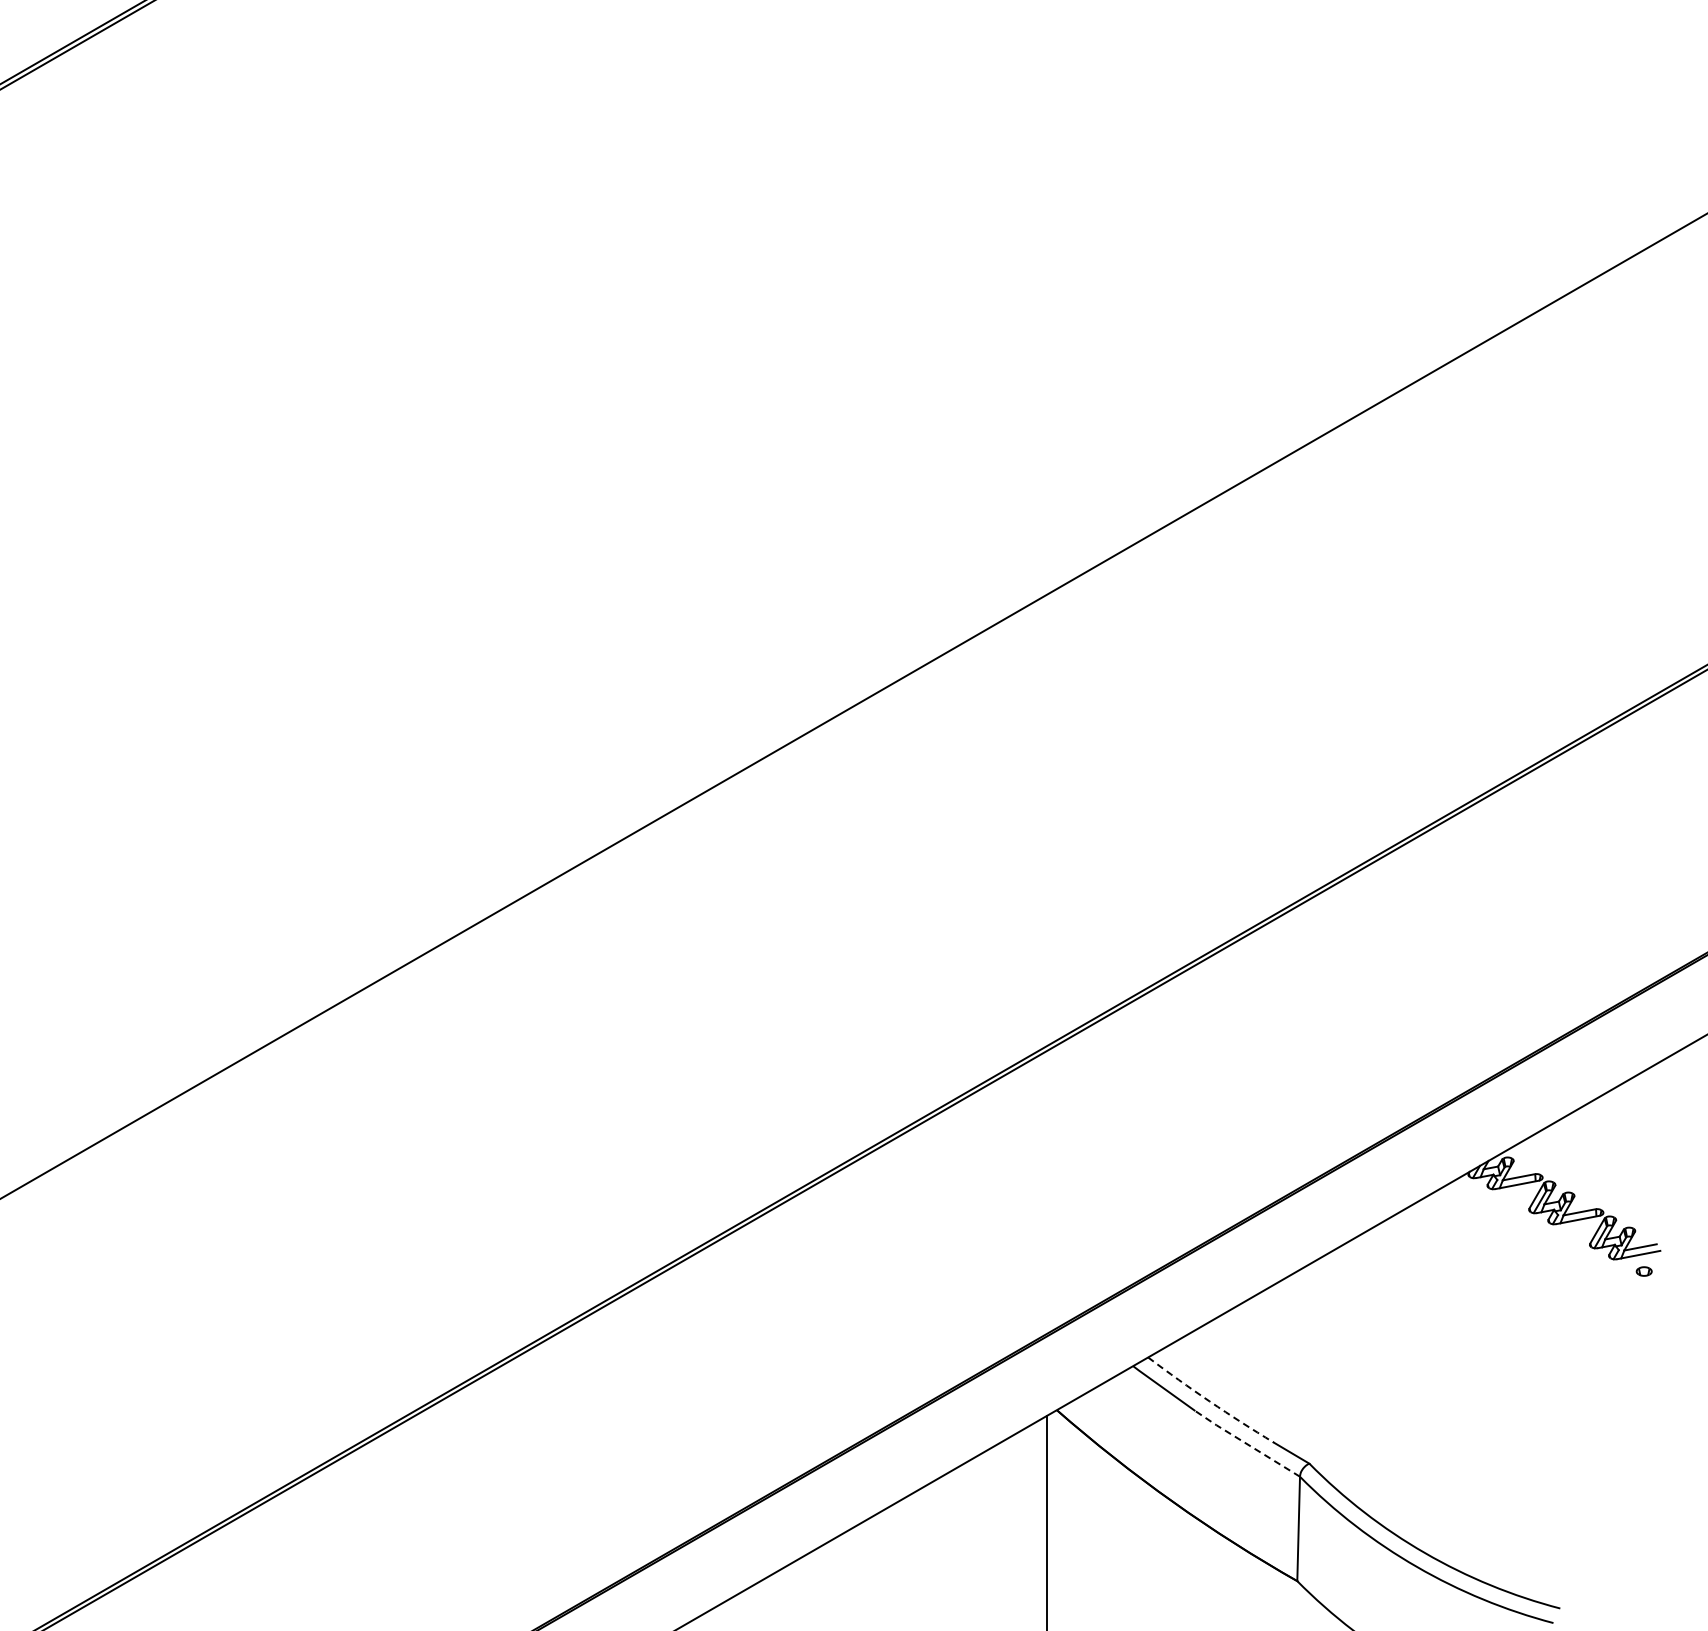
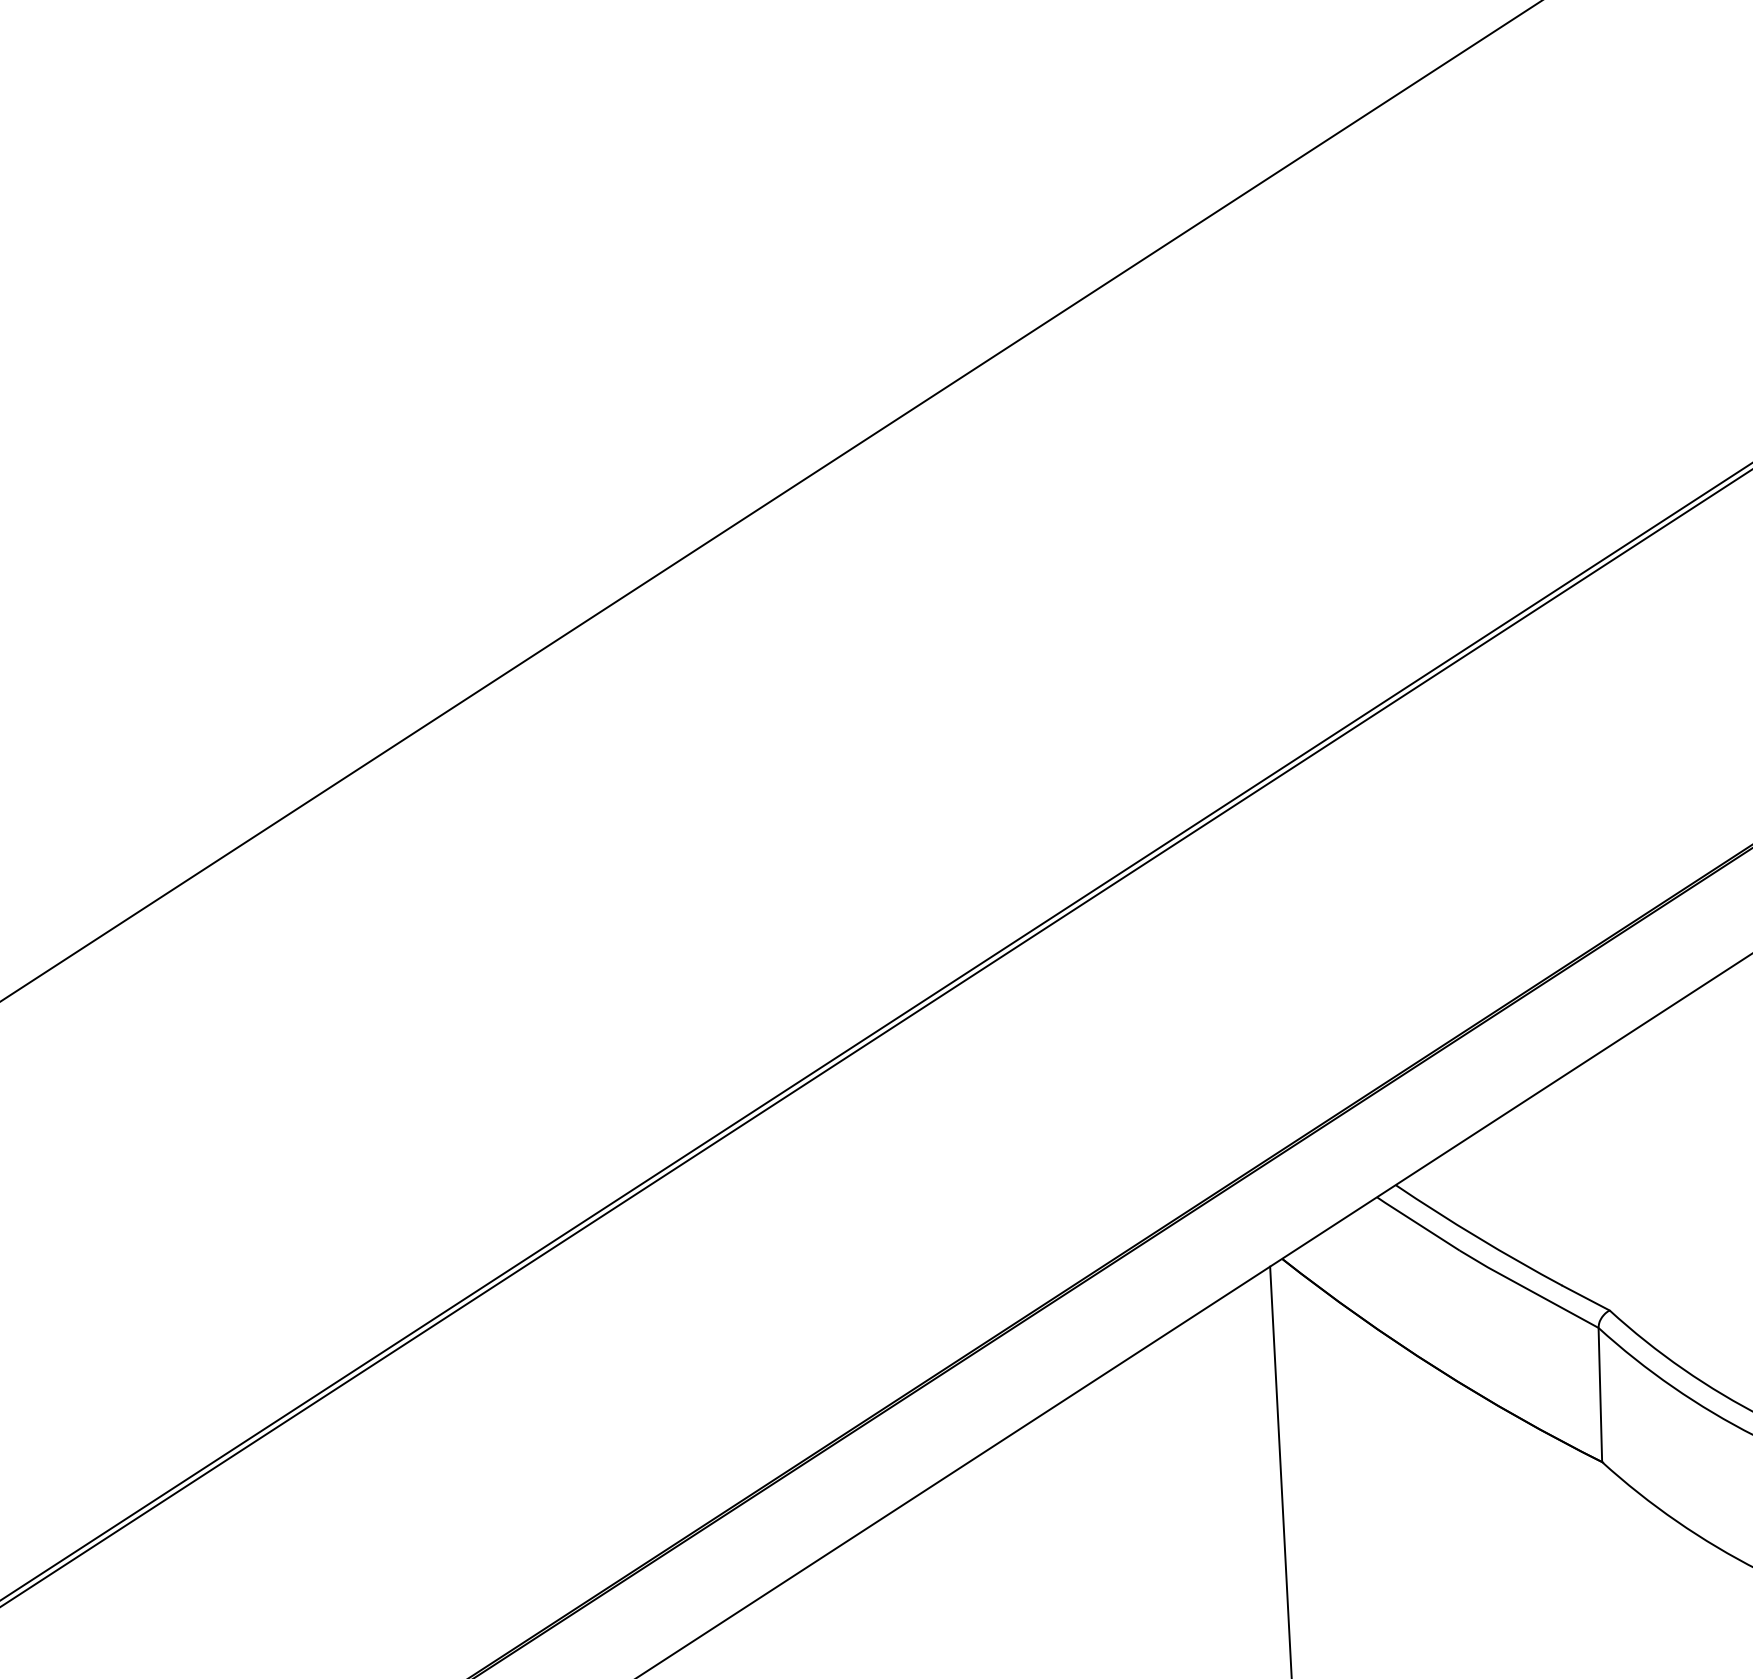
arc: (1209, 1401) -> (1477, 1237), dashed -> solid
line: (1246, 1443) -> (1527, 1288), dashed -> solid

